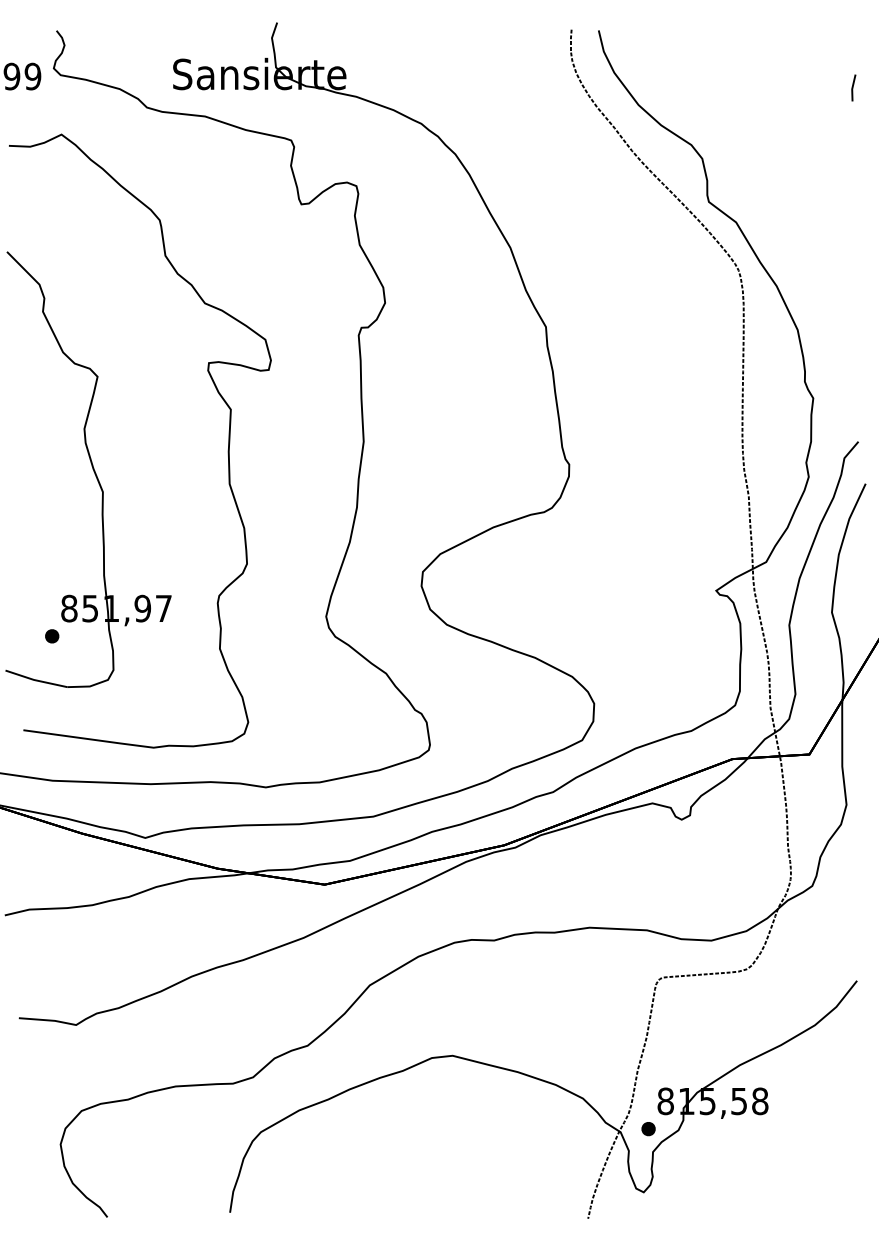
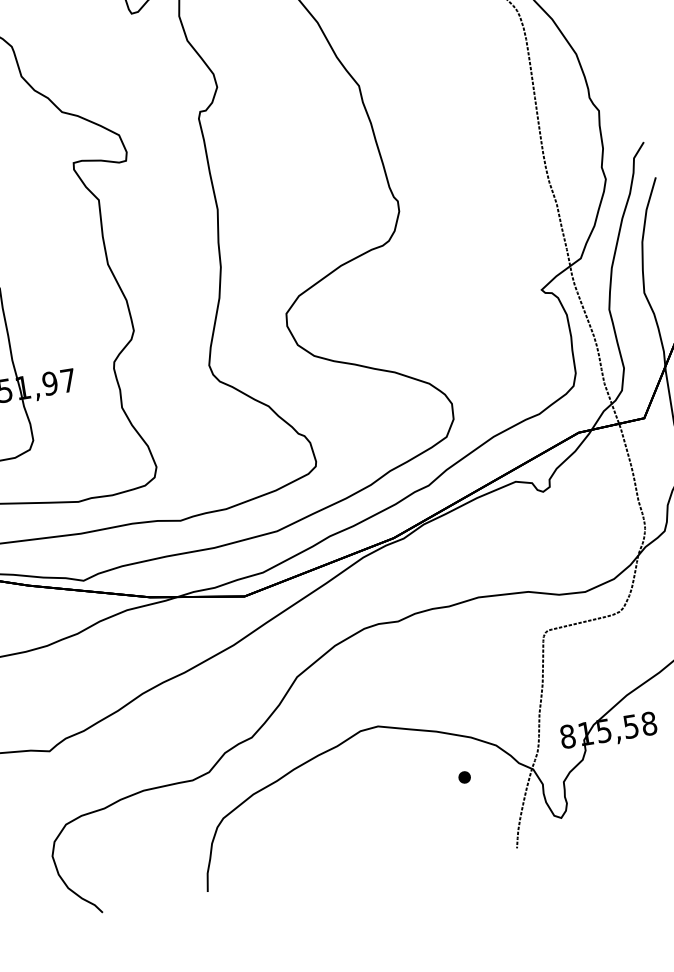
part: (648, 1129) -> (464, 777), moved

